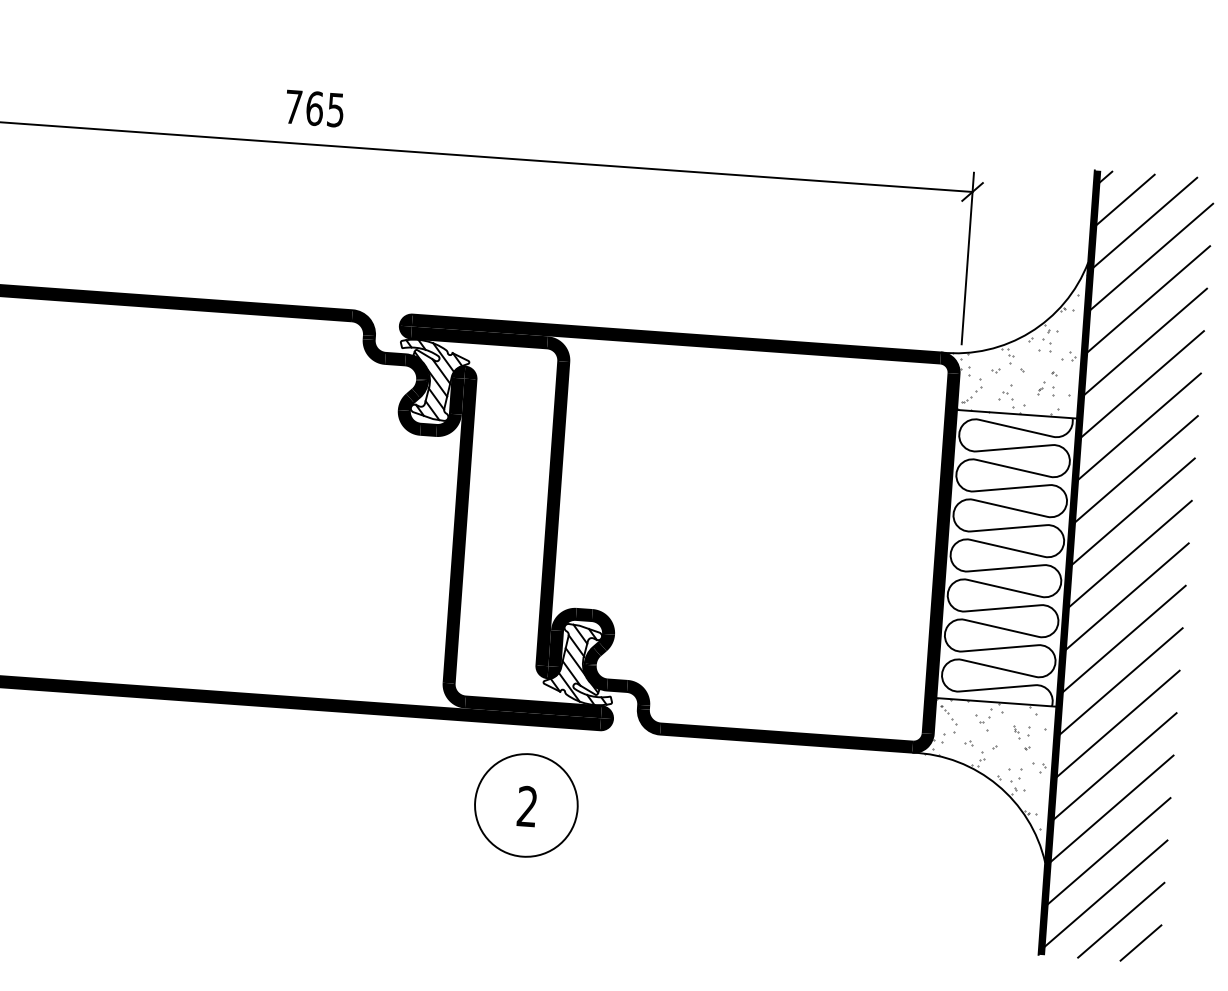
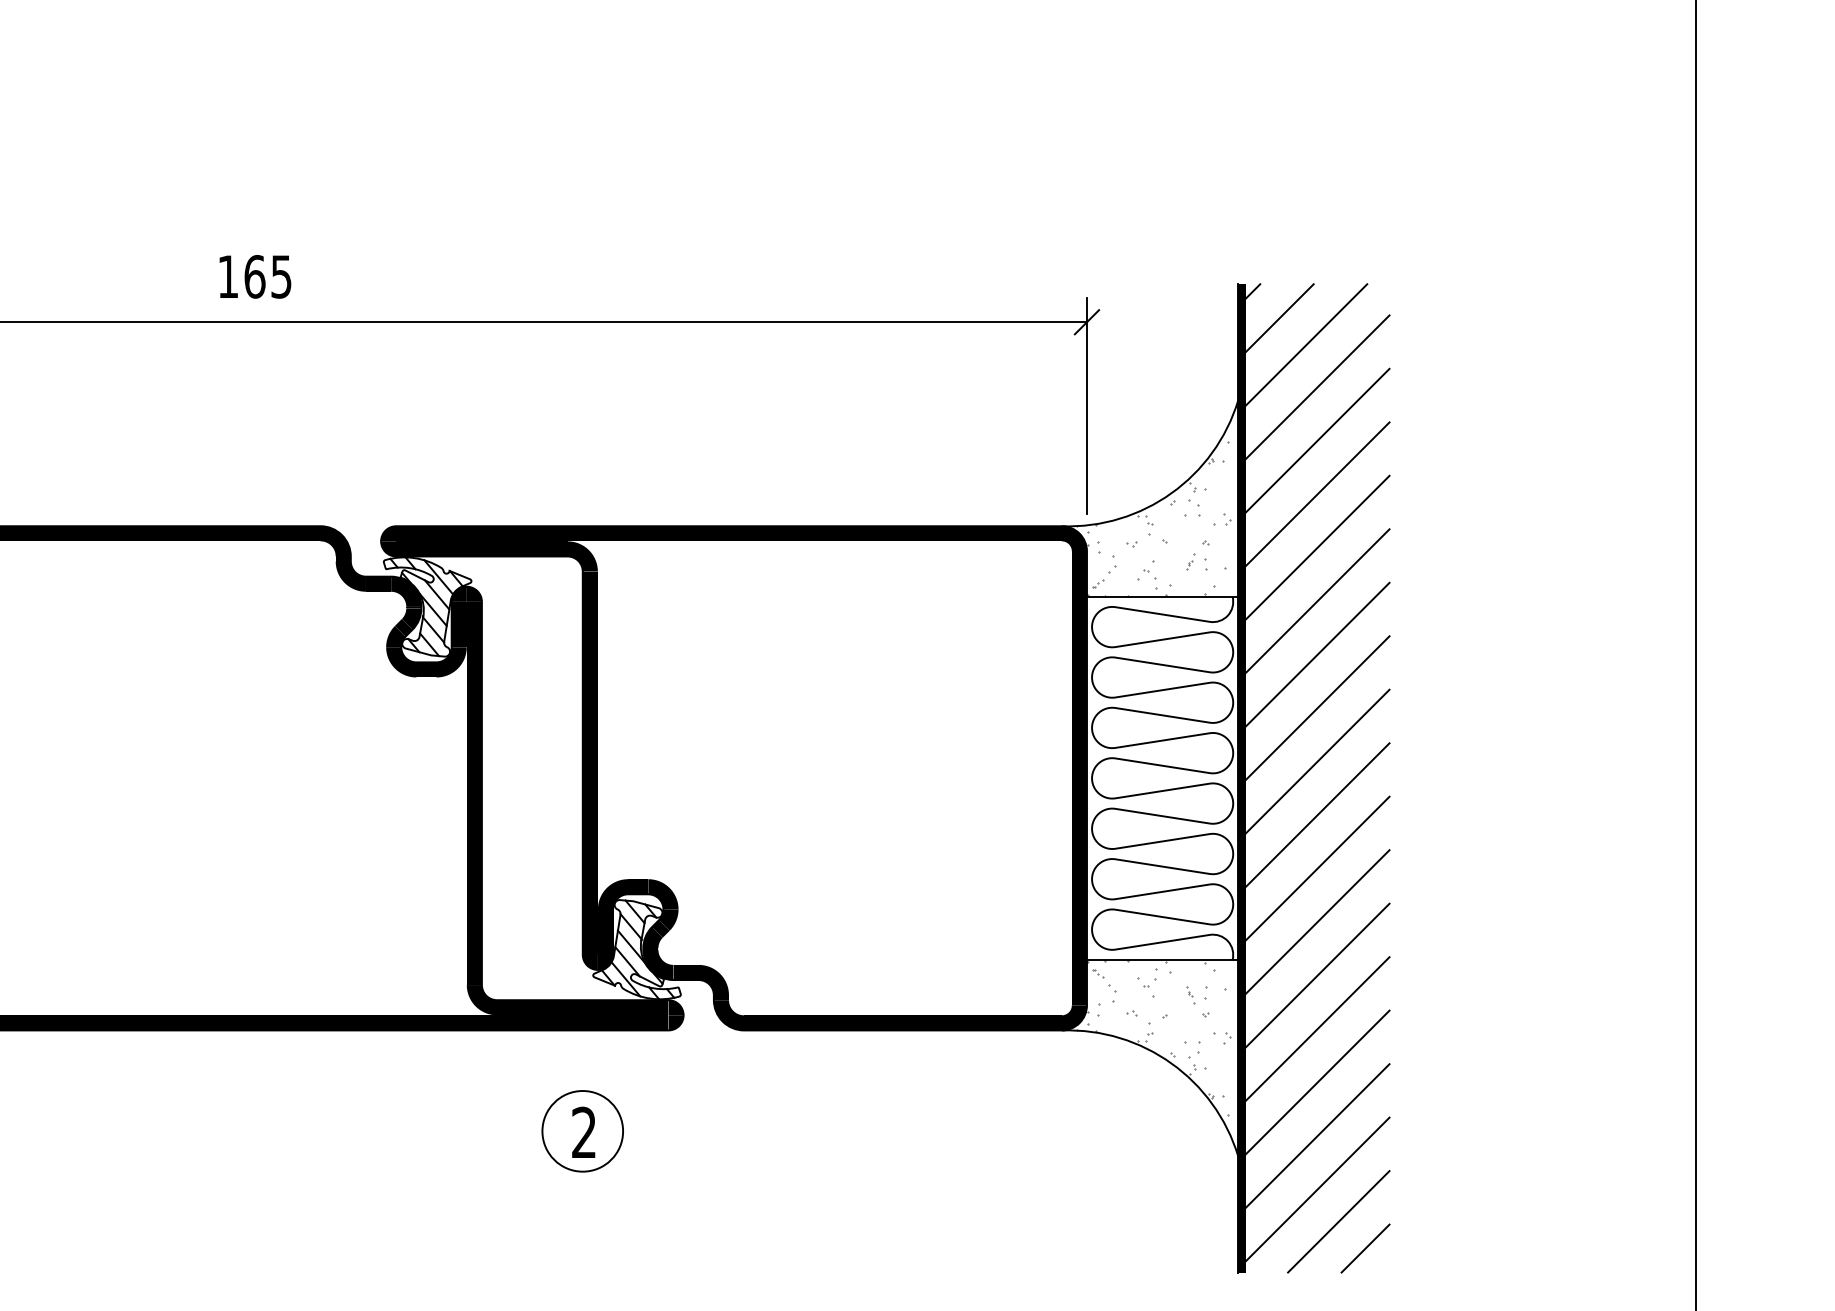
text: (293, 106) -> (228, 276), 765 -> 165
circle: (526, 805) -> (582, 1131), size x0.62

